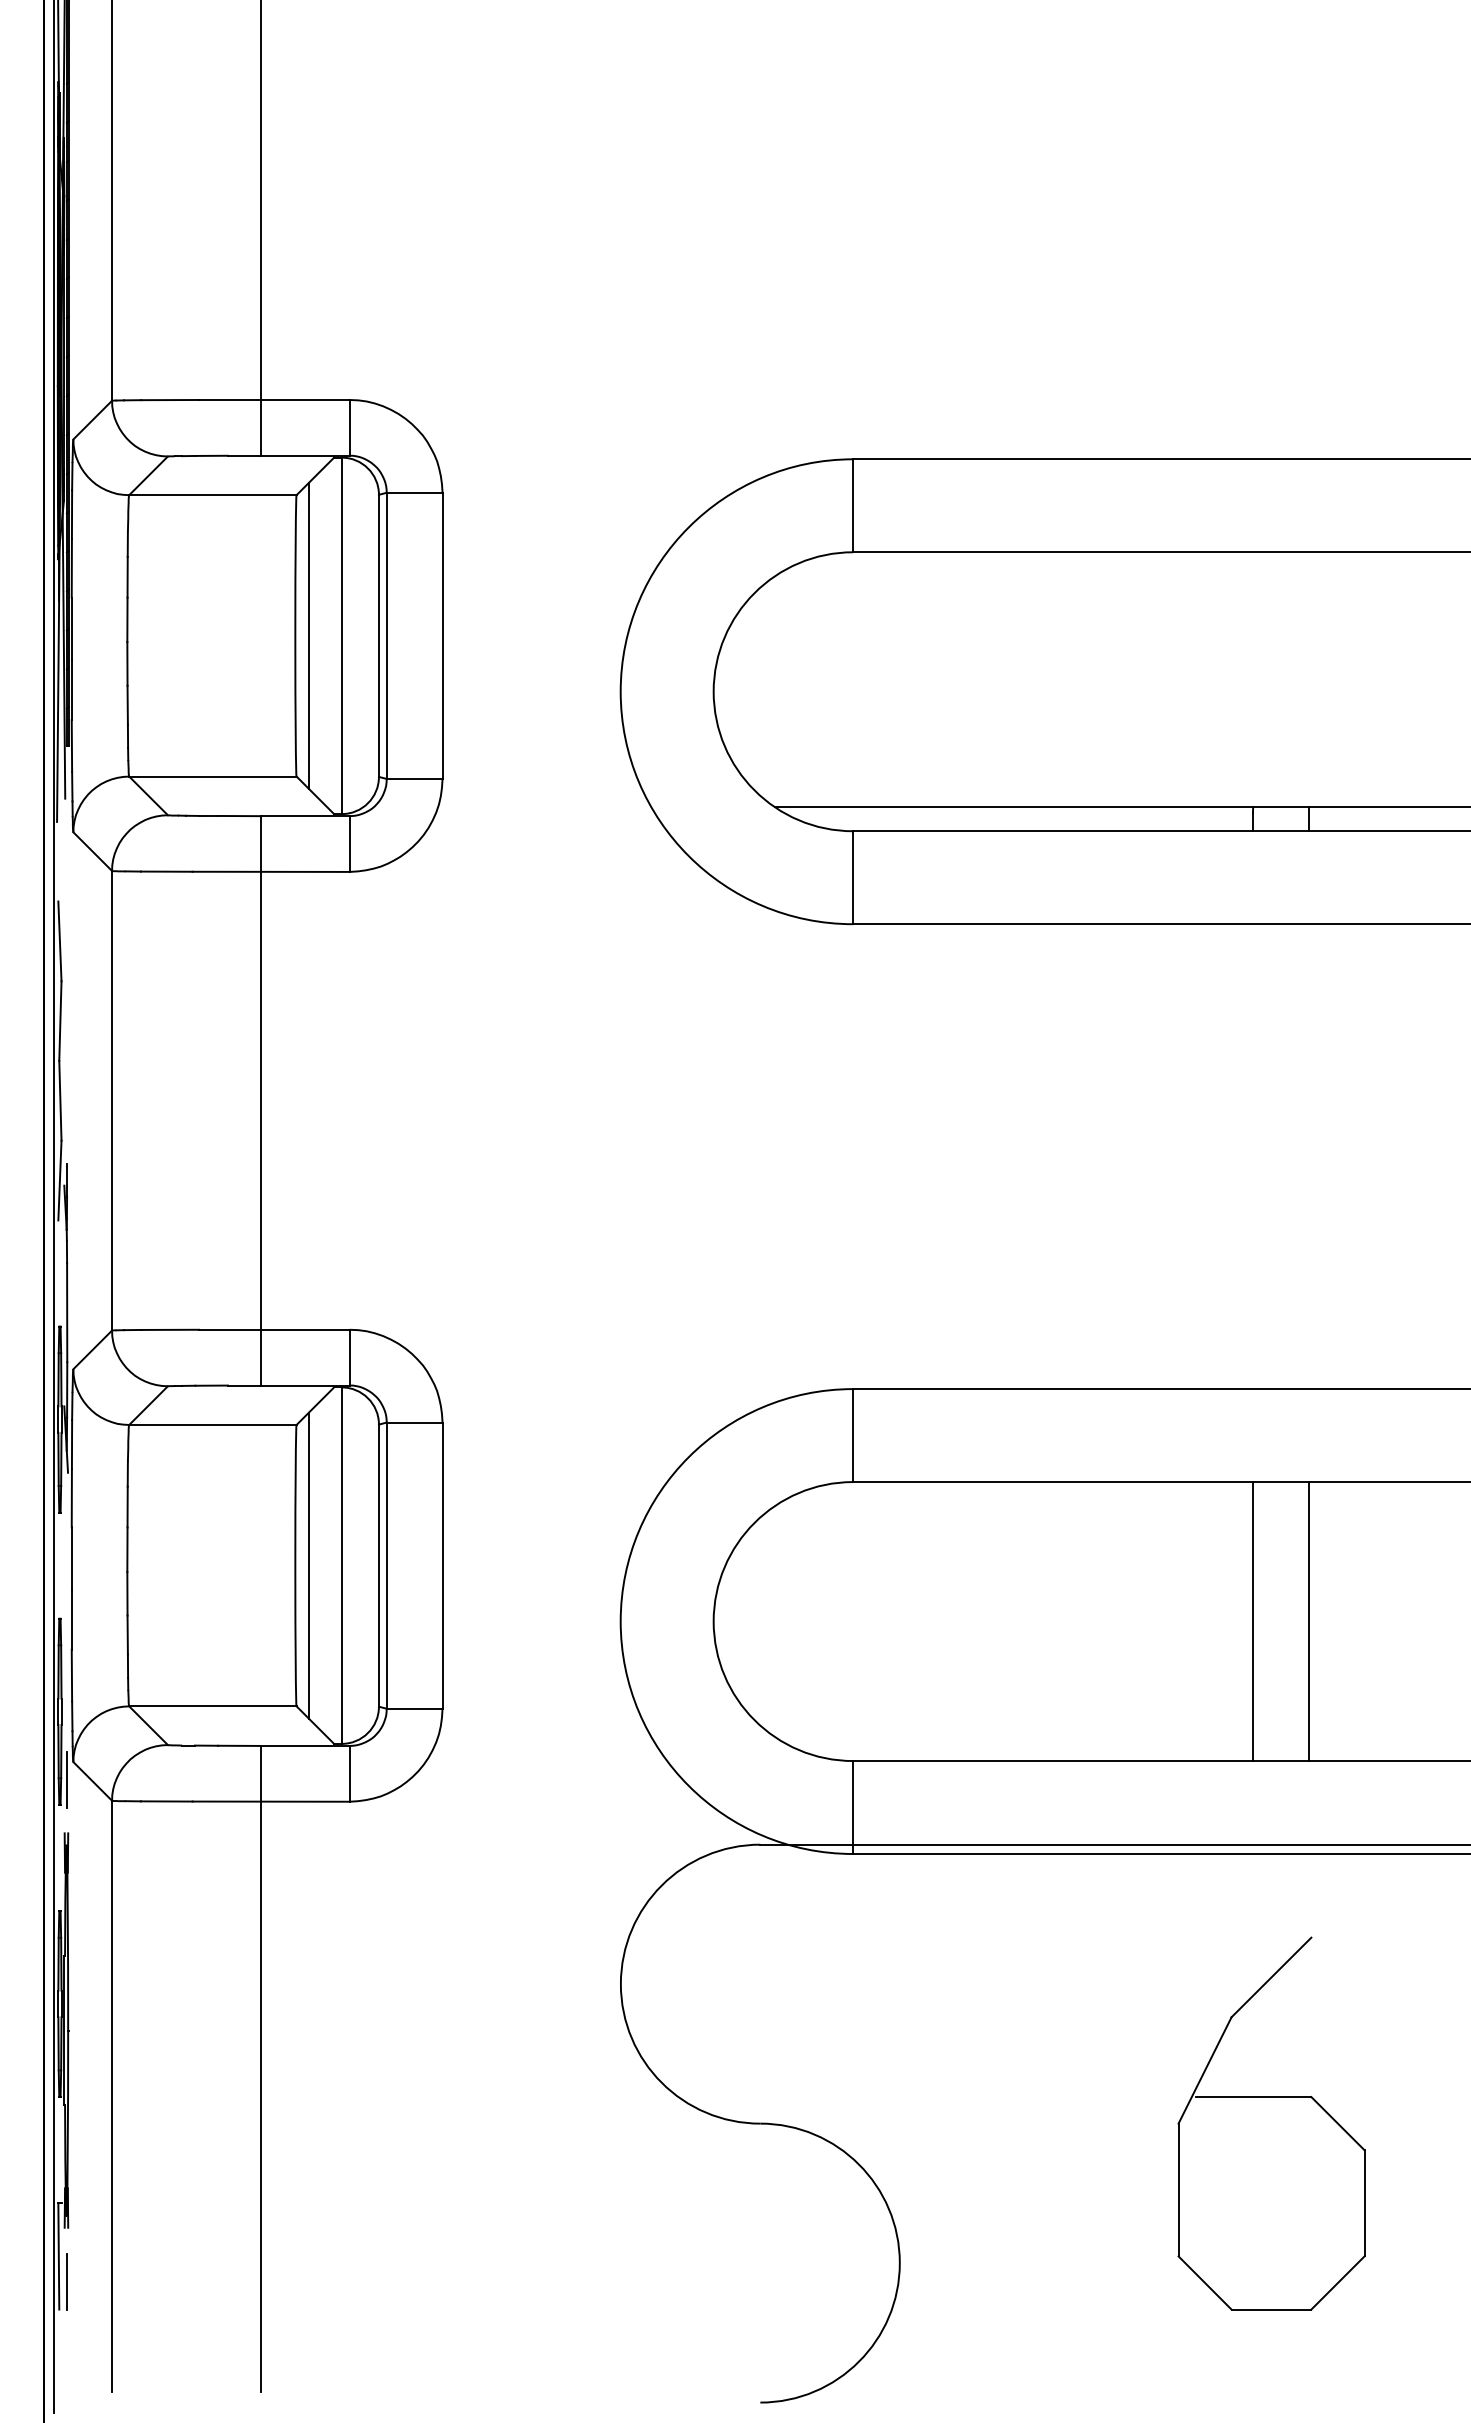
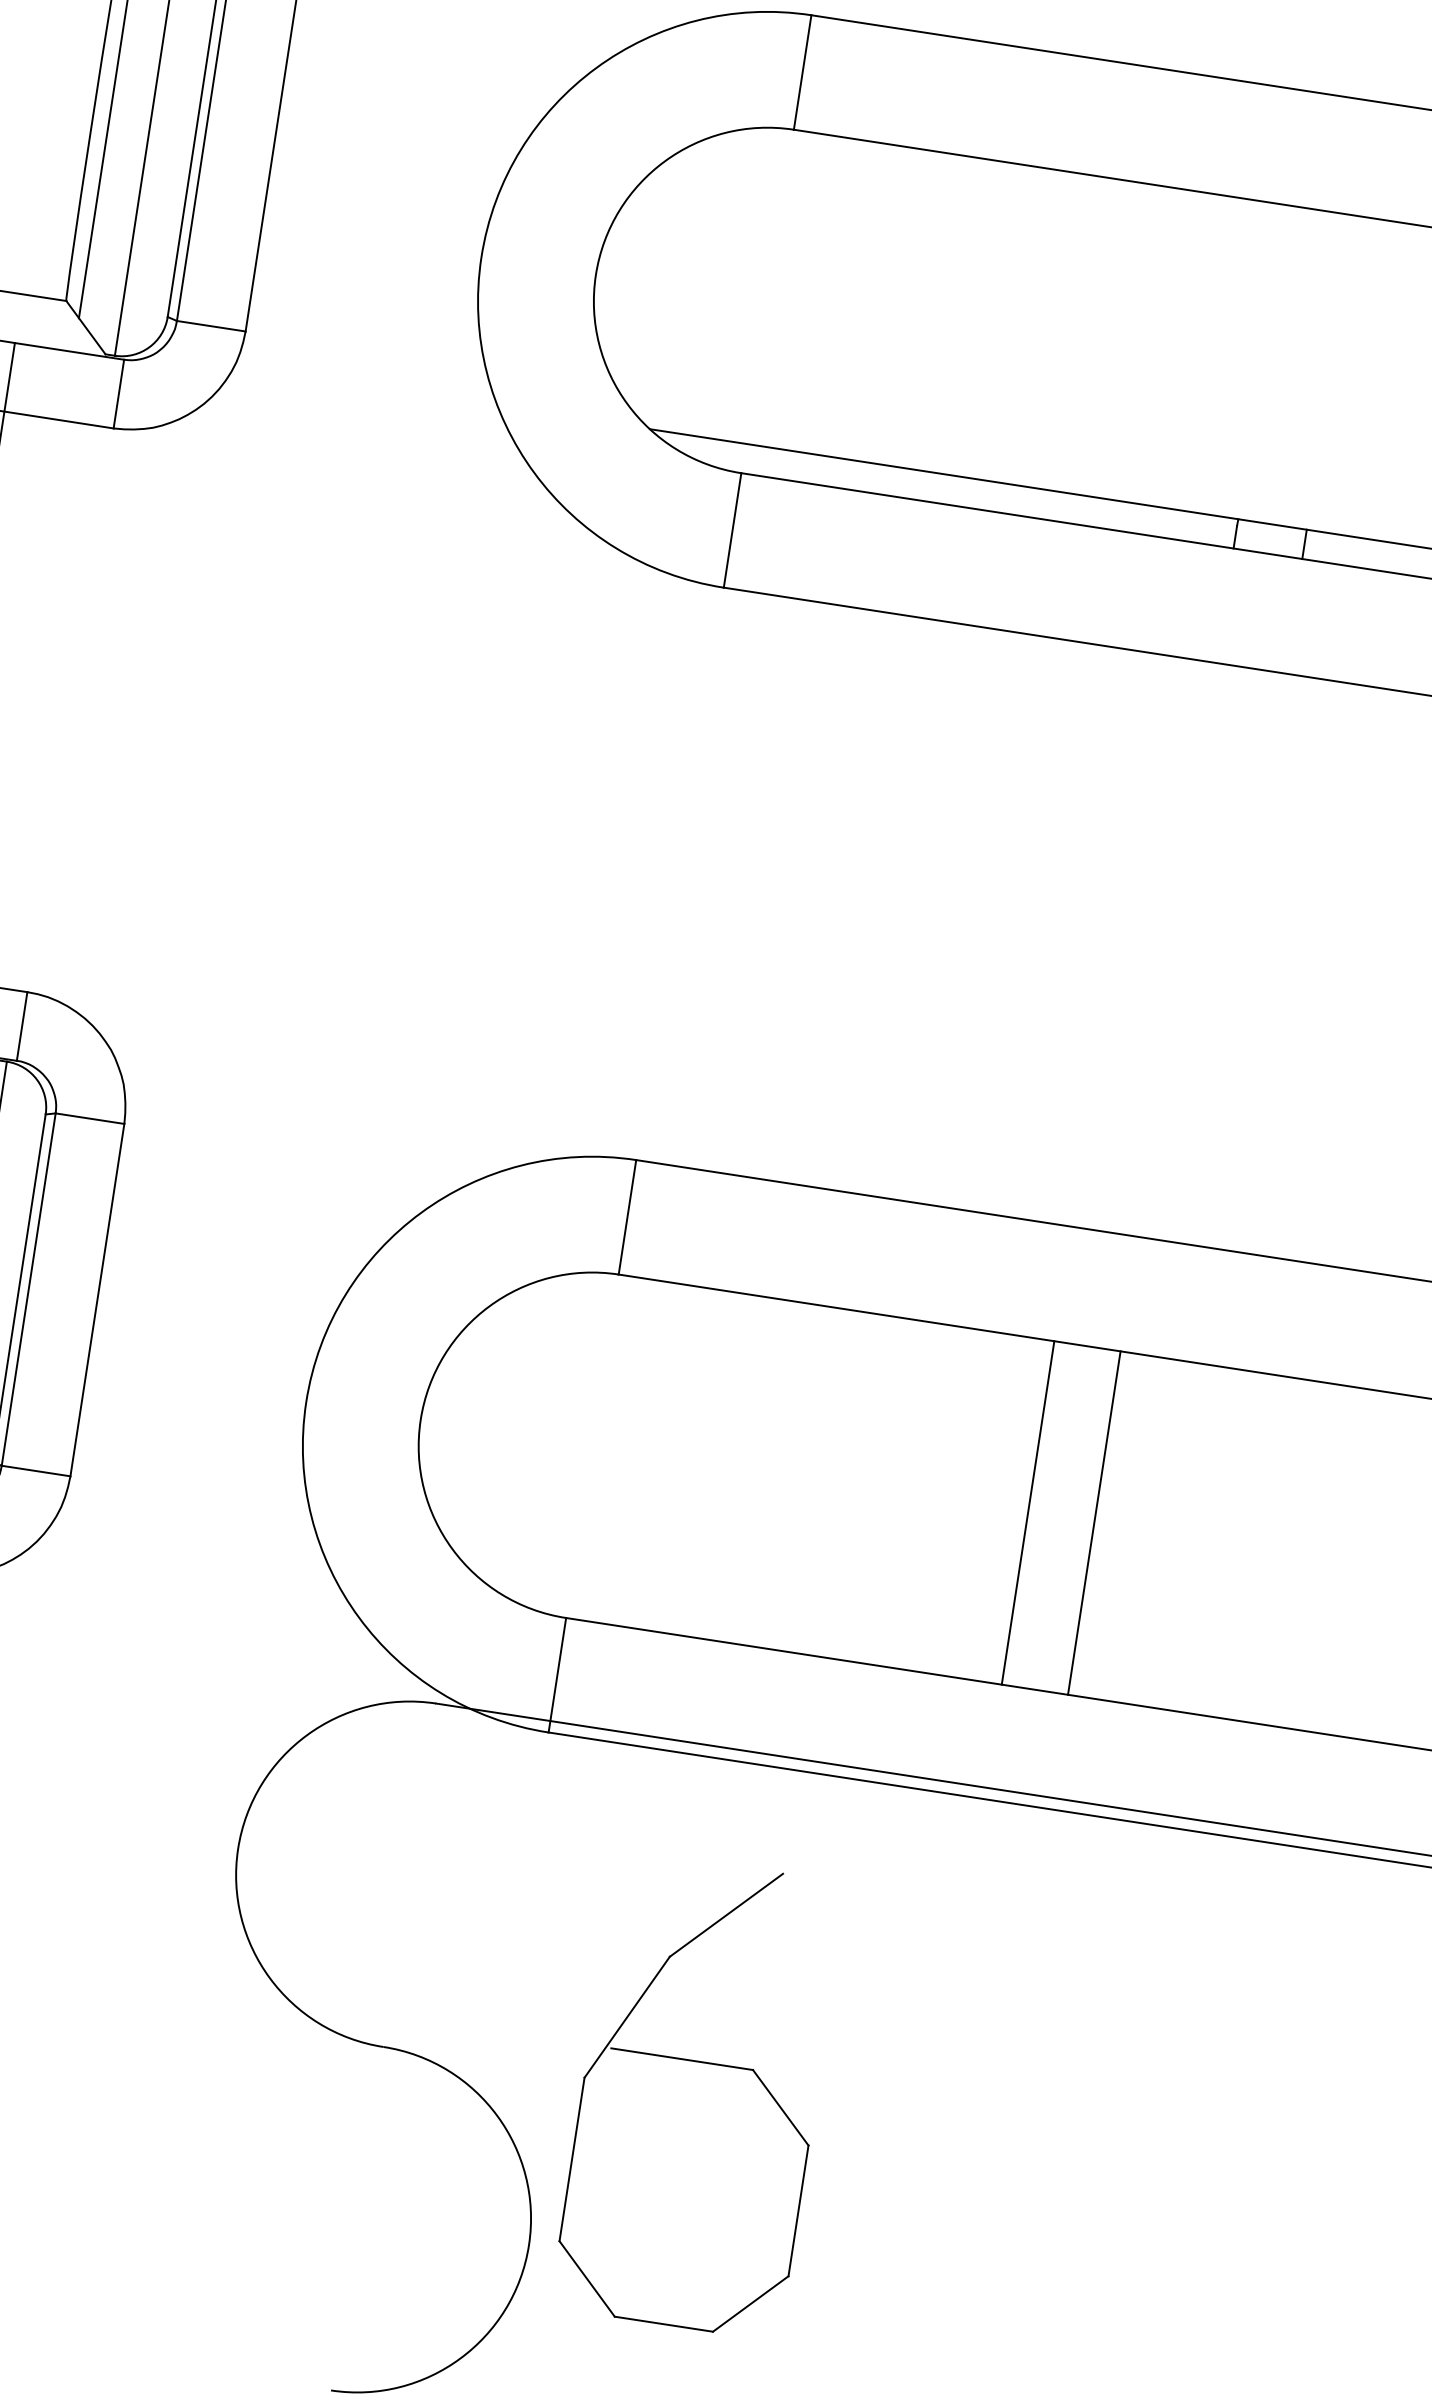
line: (1252, 1621) -> (1027, 1512), moved
line: (1308, 1621) -> (1094, 1522), moved
part: (1271, 2097) -> (703, 2063), moved

